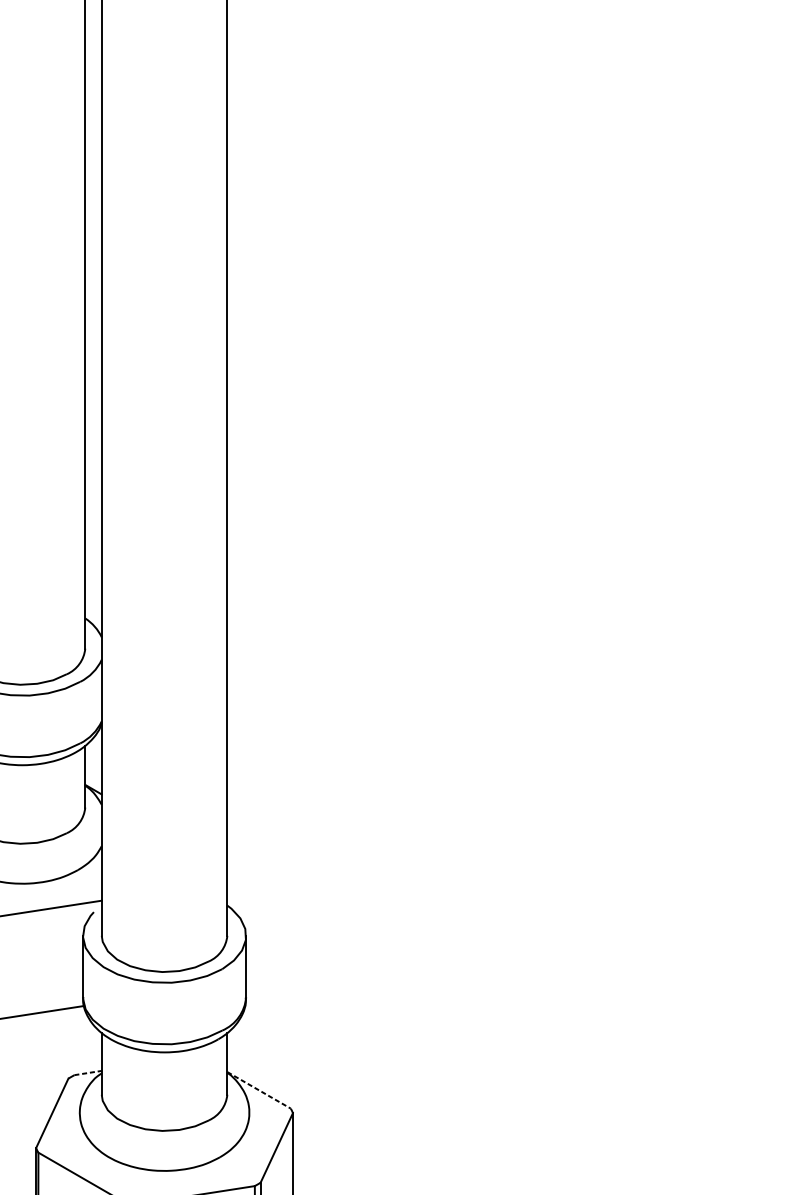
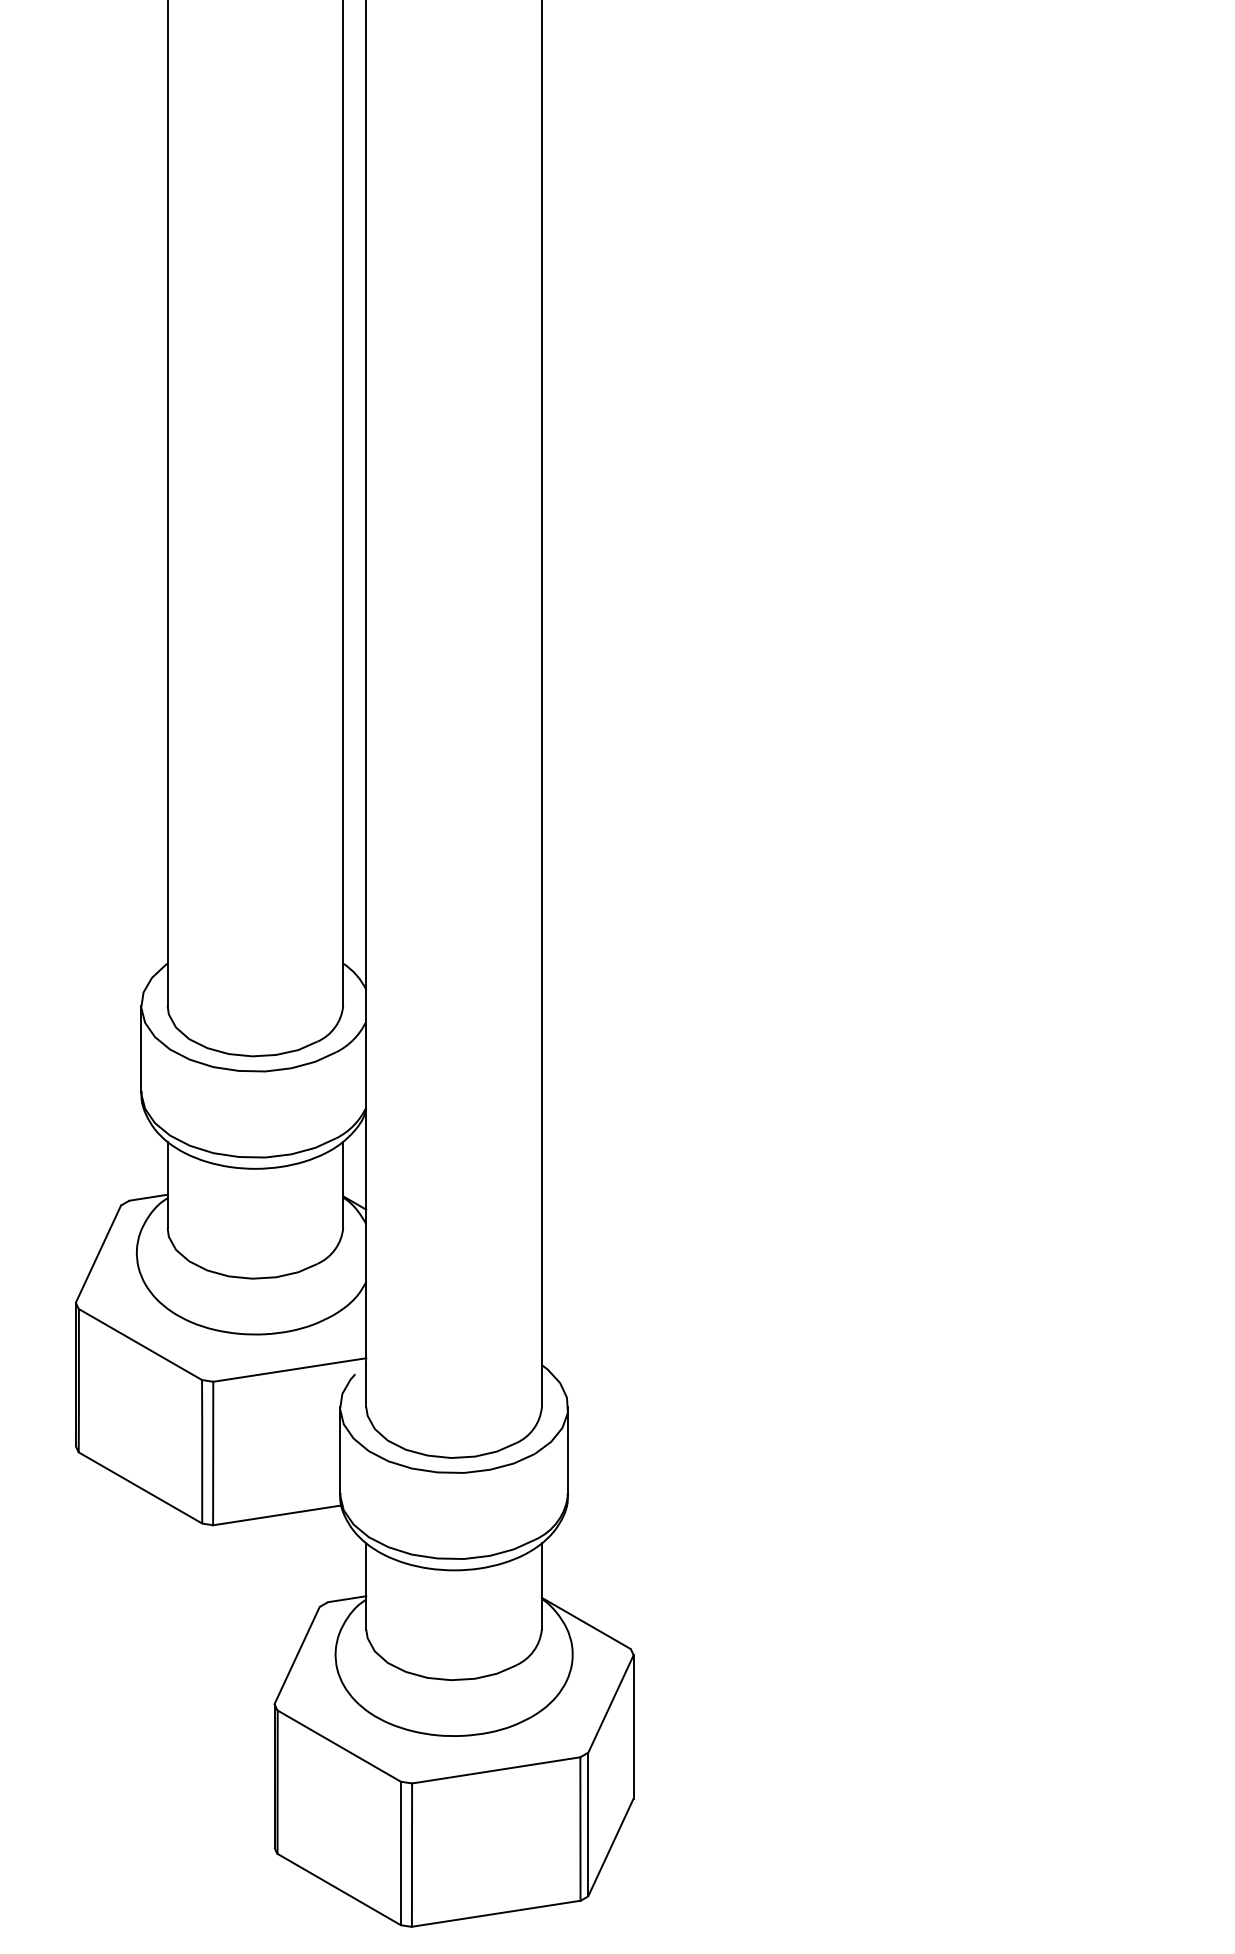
line: (88, 1073) -> (347, 1599), dashed -> solid
line: (259, 1090) -> (586, 1623), dashed -> solid

